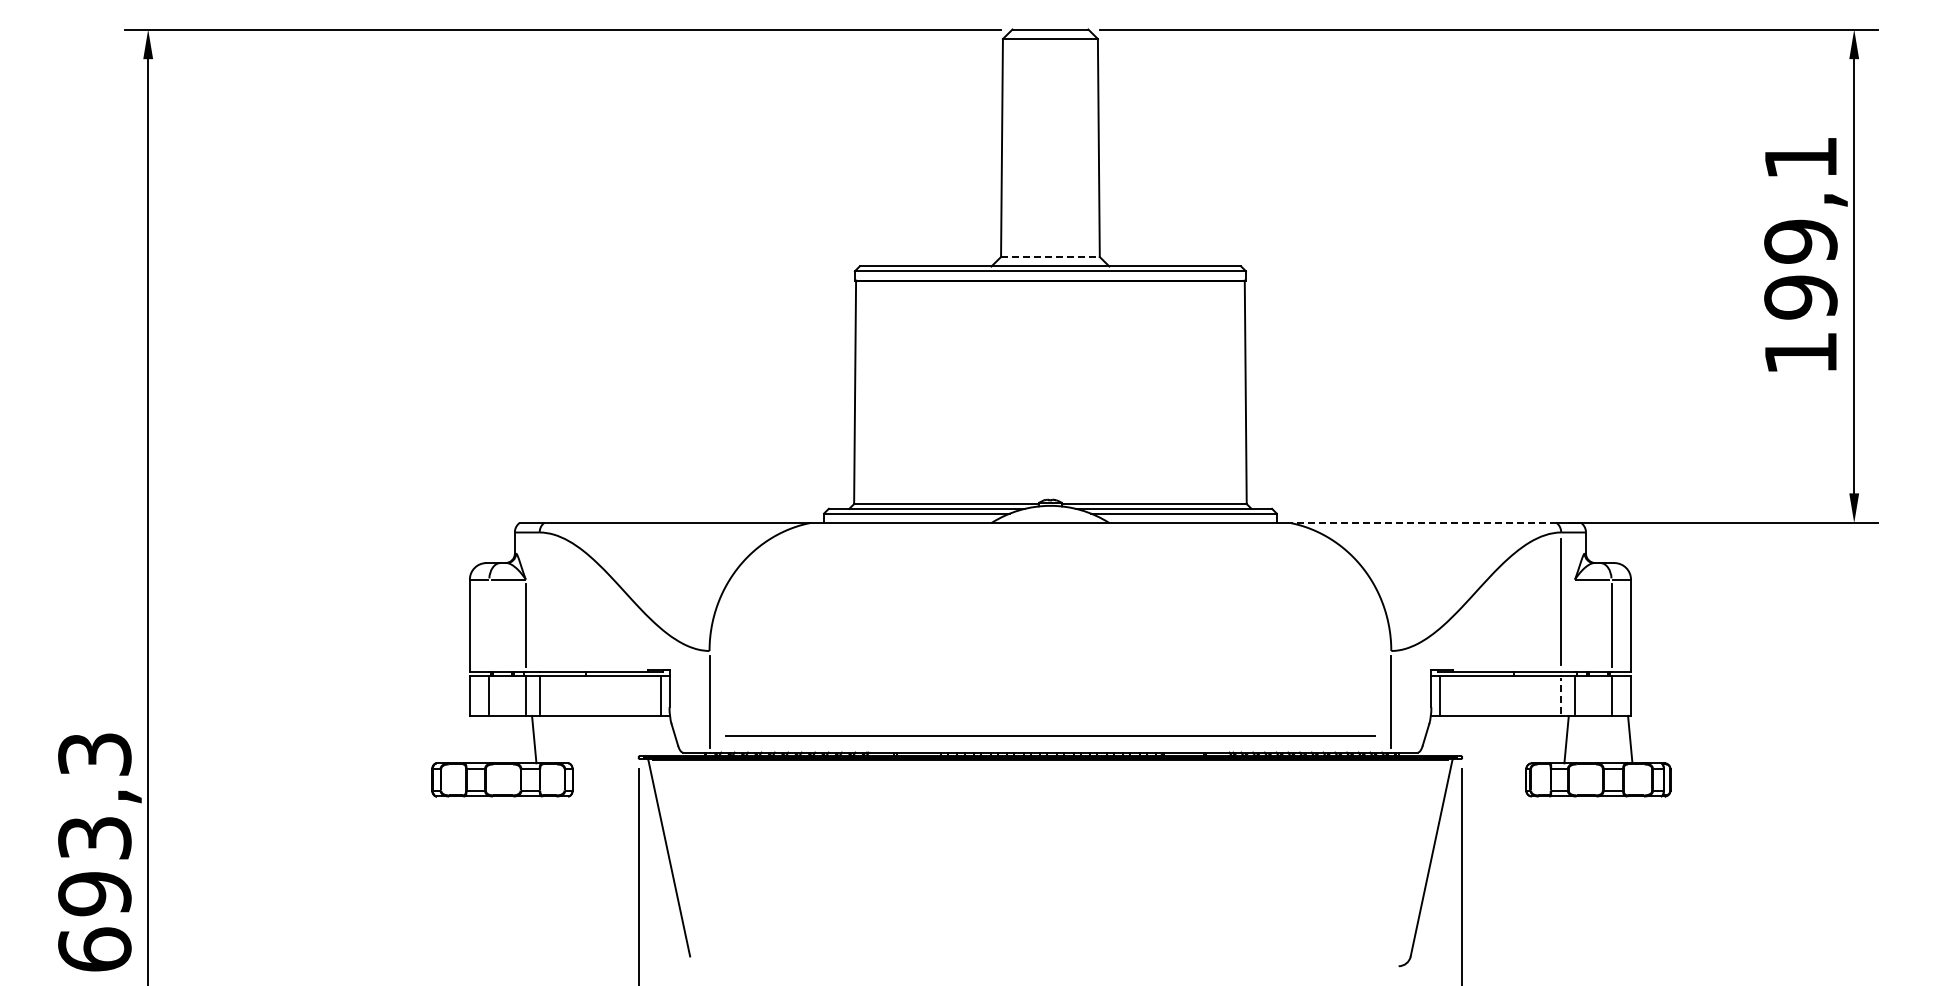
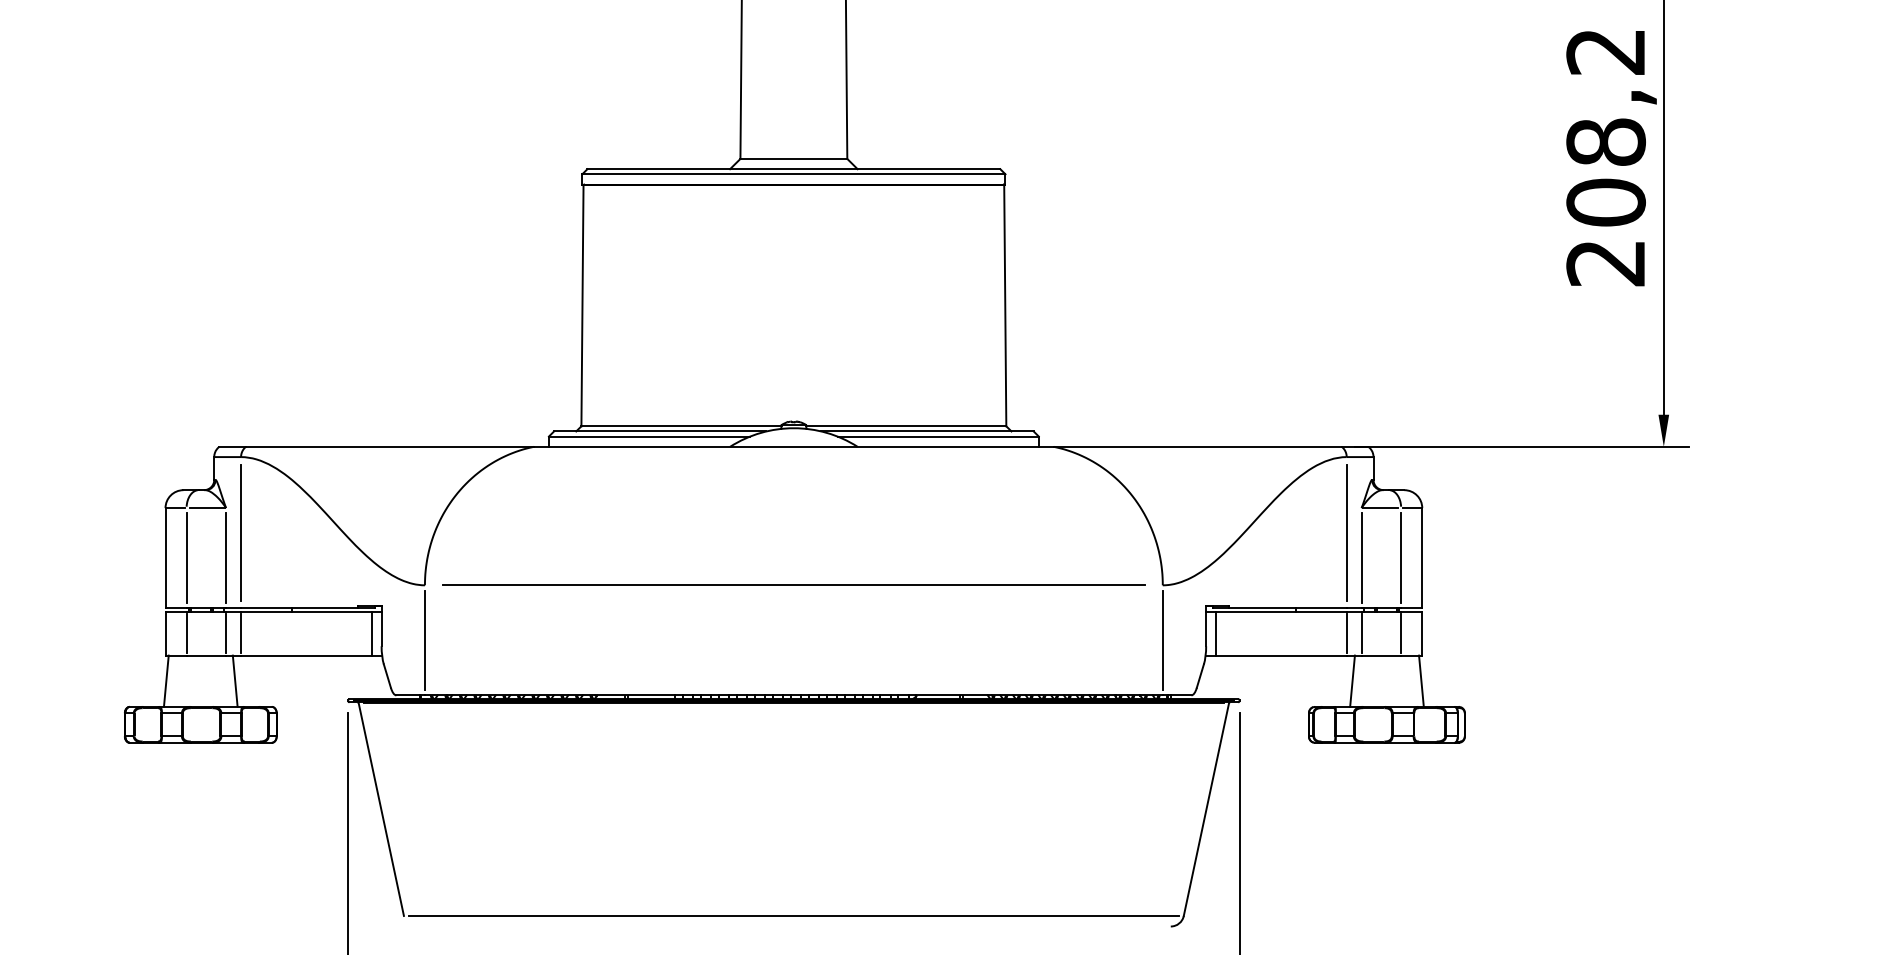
text: (1800, 256) -> (1605, 158), 199,1 -> 208,2
line: (1050, 257) -> (793, 159), dashed -> solid
line: (1423, 523) -> (1197, 447), dashed -> solid
line: (539, 602) -> (240, 532), added
line: (489, 625) -> (186, 557), added
line: (1575, 625) -> (1362, 557), added
line: (1561, 695) -> (1347, 633), dashed -> solid
line: (1050, 735) -> (793, 584), moved
line: (470, 739) -> (166, 681), added
line: (1050, 956) -> (793, 915), added

